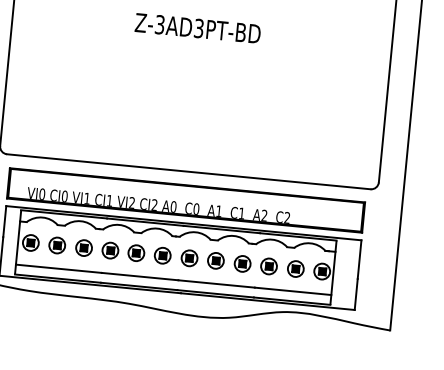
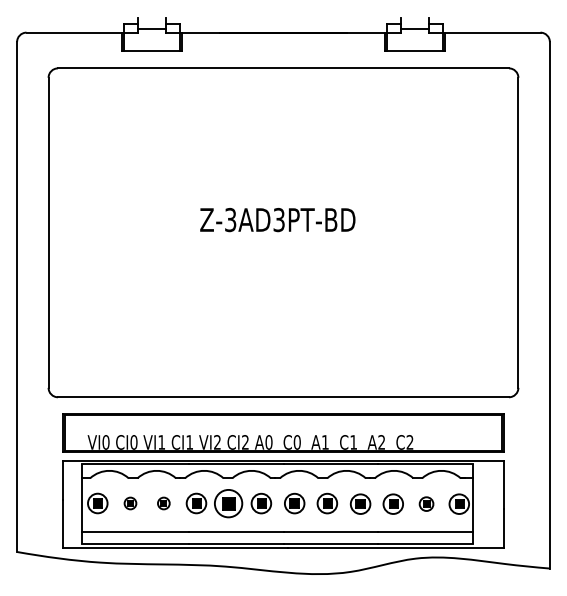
part: (57, 245) -> (130, 503), size x0.6
part: (83, 248) -> (163, 503), size x0.6
part: (136, 253) -> (228, 503), size x1.4
part: (295, 268) -> (426, 503), size x0.7

